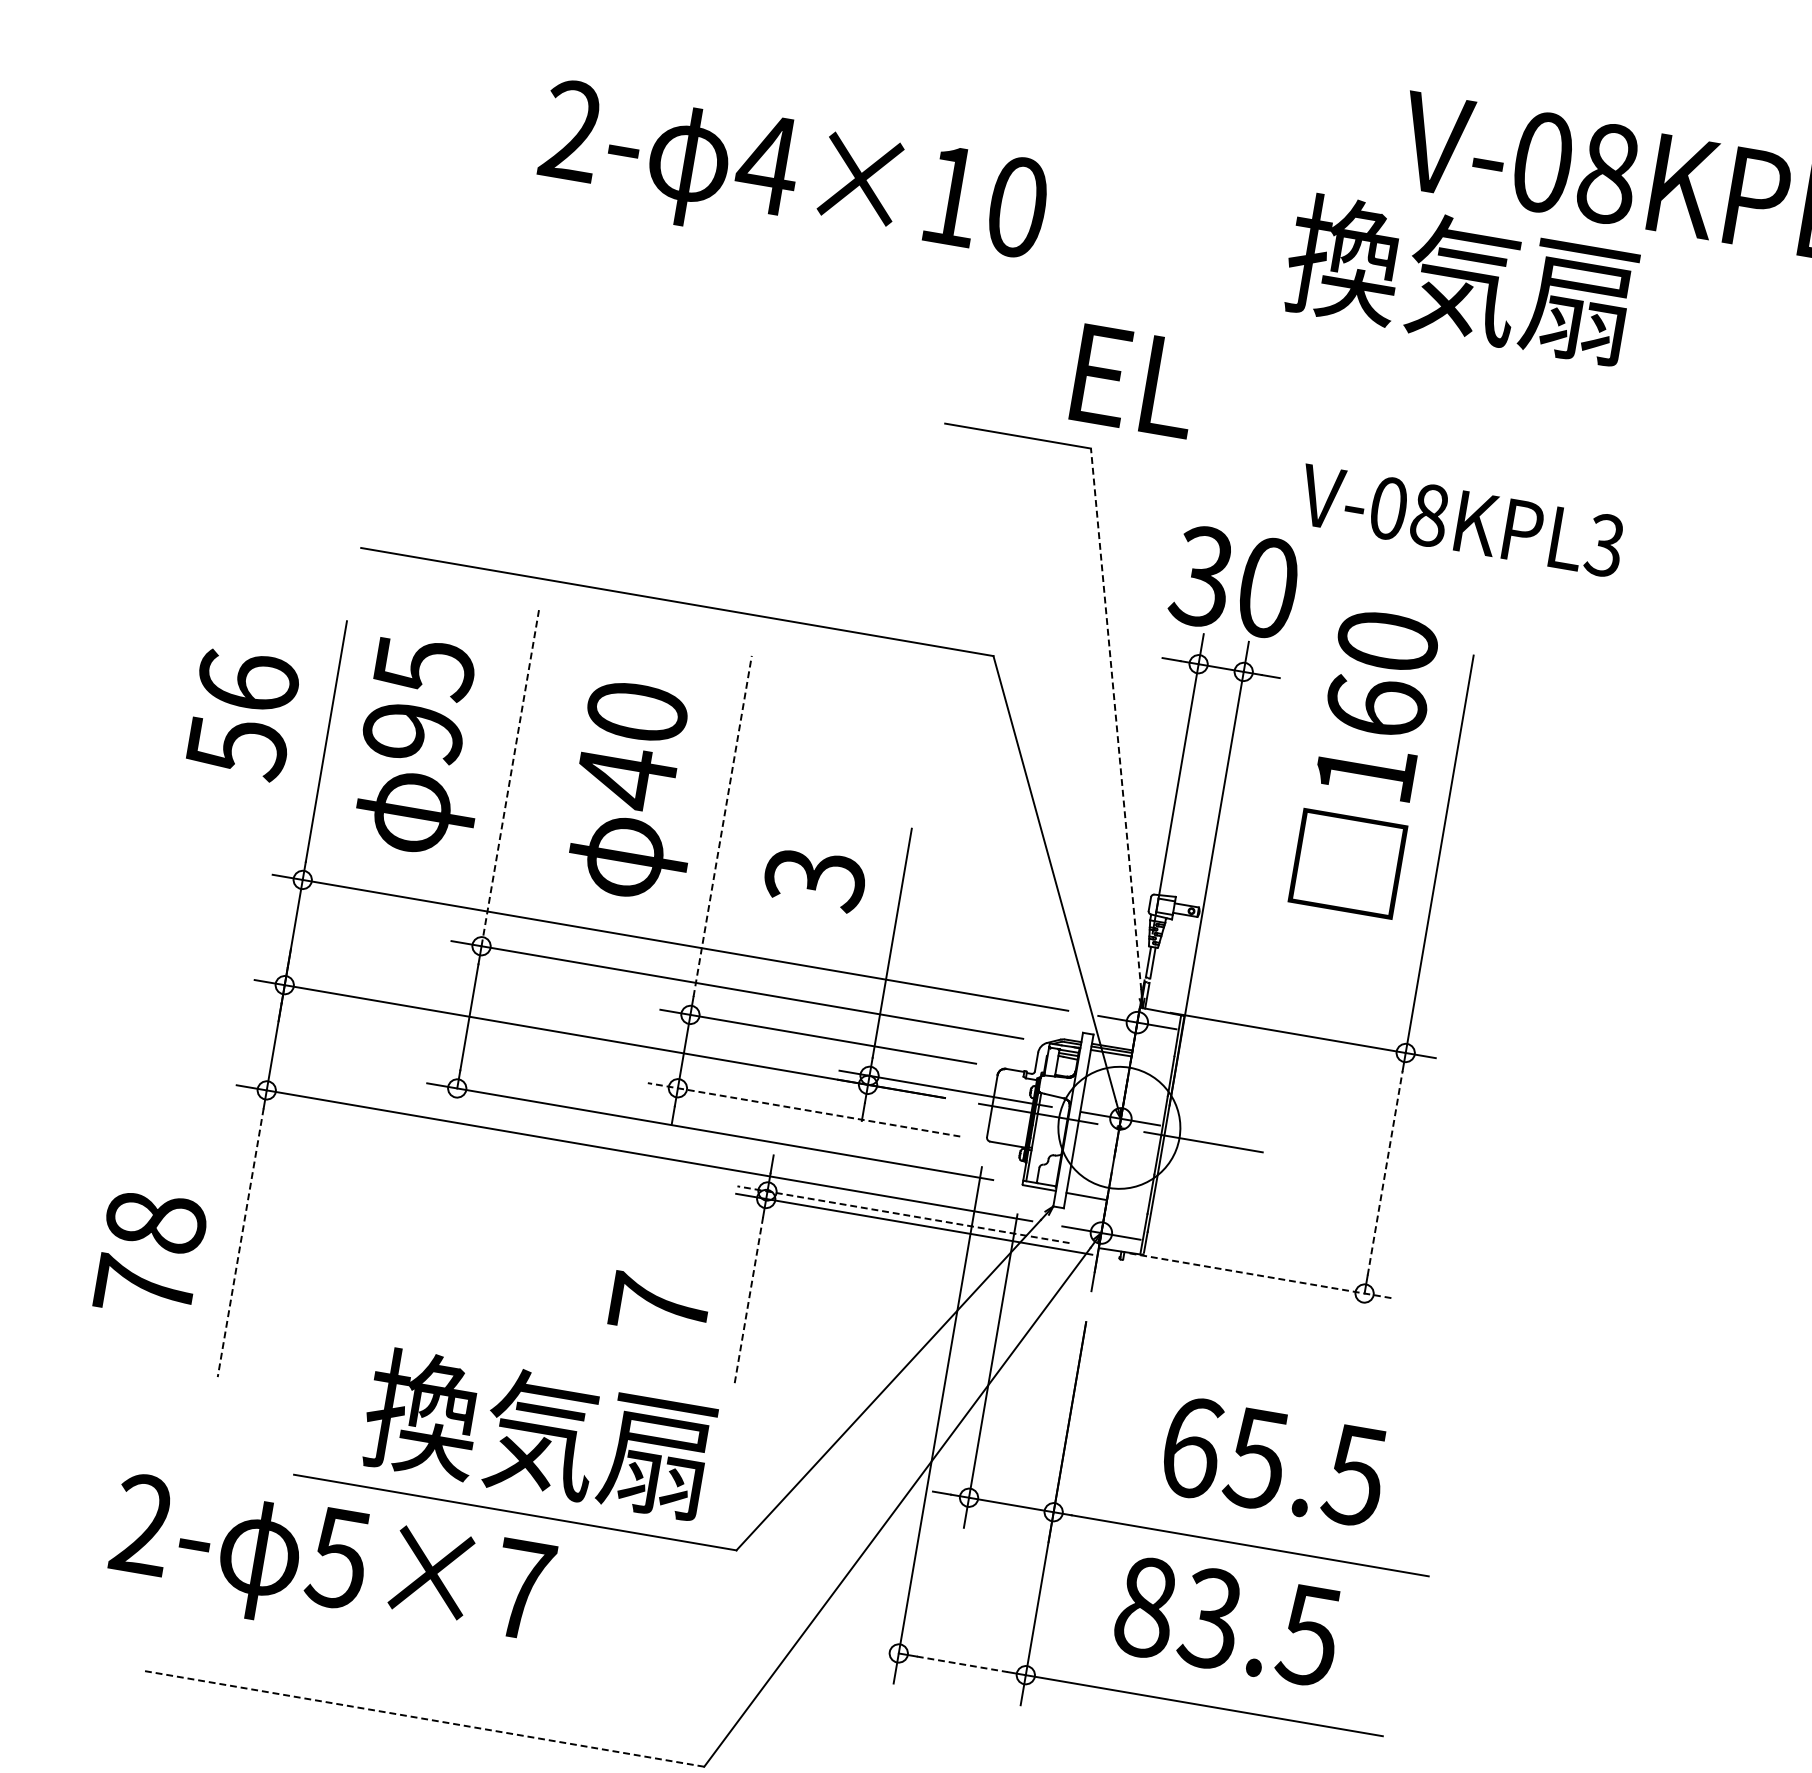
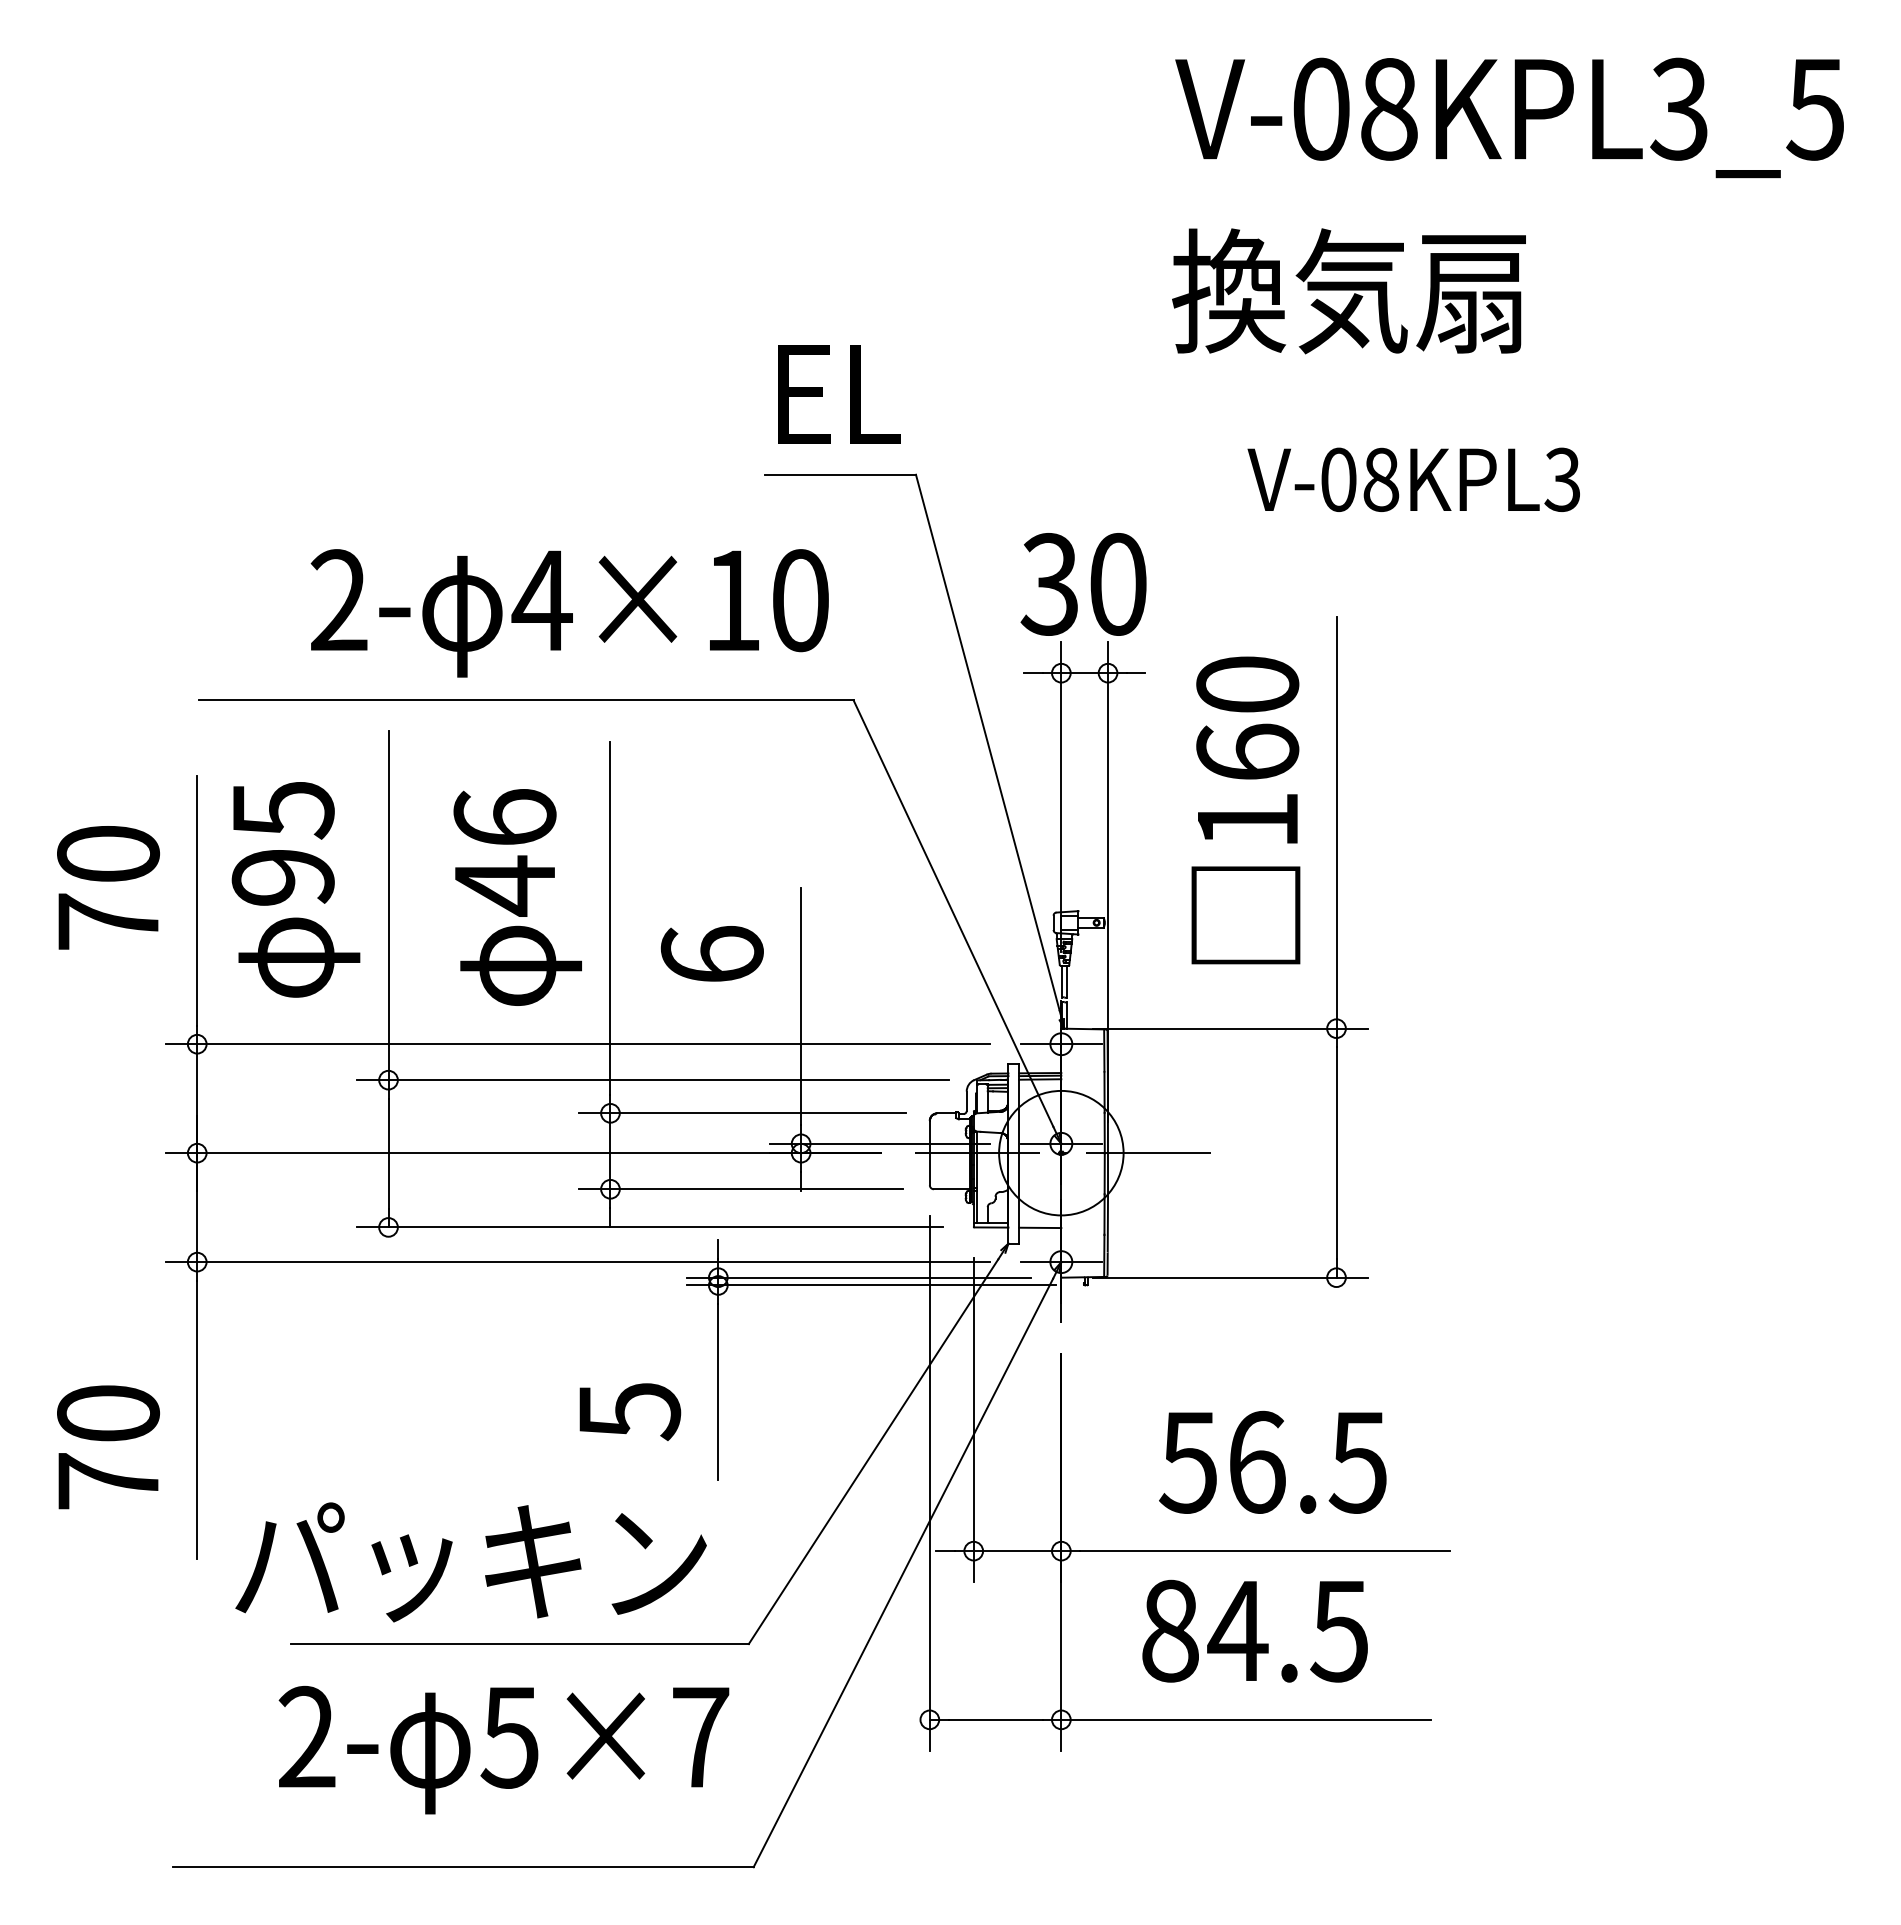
text: (792, 181) -> (569, 613), moved
text: (1460, 279) -> (1348, 291), moved
text: (1135, 381) -> (839, 394), moved
text: (1460, 520) -> (1413, 479), moved
text: (636, 711) -> (504, 817), 40 -> 46
text: (242, 714) -> (108, 888), 56 -> 70
line: (1115, 718) -> (987, 742), dashed -> solid
text: (1364, 762) -> (1245, 810), moved
line: (510, 777) -> (388, 905), dashed -> solid
line: (722, 825) -> (610, 917), dashed -> solid
text: (814, 879) -> (711, 955), 3 -> 6
line: (804, 1110) -> (741, 1189), dashed -> solid
line: (1385, 1173) -> (1336, 1153), dashed -> solid
line: (903, 1214) -> (859, 1277), dashed -> solid
text: (156, 1221) -> (108, 1413), 78 -> 70
line: (240, 1243) -> (197, 1420), dashed -> solid
line: (1262, 1275) -> (1230, 1277), dashed -> solid
line: (748, 1301) -> (718, 1391), dashed -> solid
text: (660, 1306) -> (630, 1411), 7 -> 5
text: (482, 1424) -> (471, 1561), 換気扇 -> パッキン
text: (1224, 1452) -> (1222, 1461), 65.5 -> 56.5
text: (330, 1569) -> (503, 1750), moved
text: (1210, 1617) -> (1237, 1630), 83.5 -> 84.5
line: (963, 1664) -> (996, 1719), dashed -> solid
line: (423, 1718) -> (462, 1867), dashed -> solid

